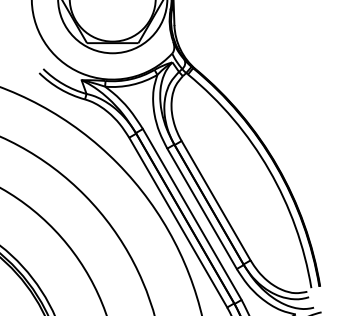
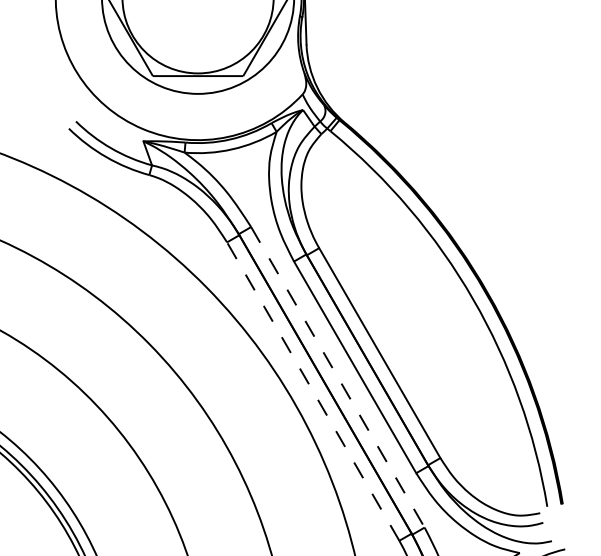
line: (192, 214) -> (338, 377), solid -> dashed
line: (178, 222) -> (313, 391), solid -> dashed

